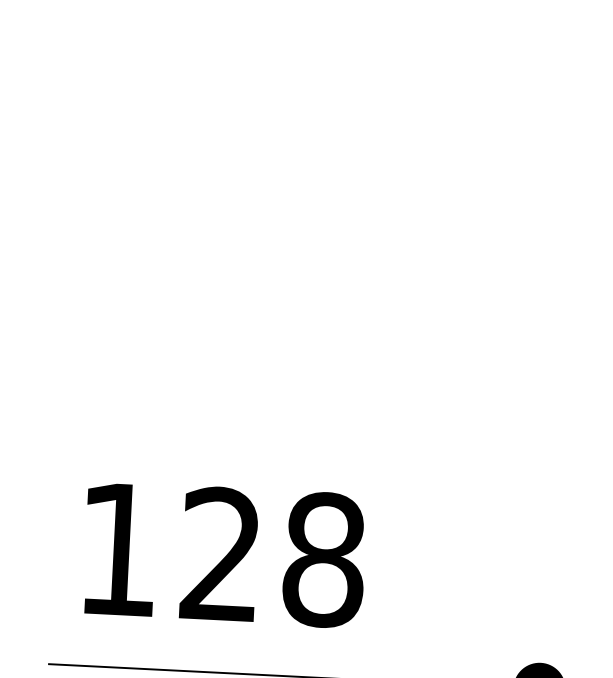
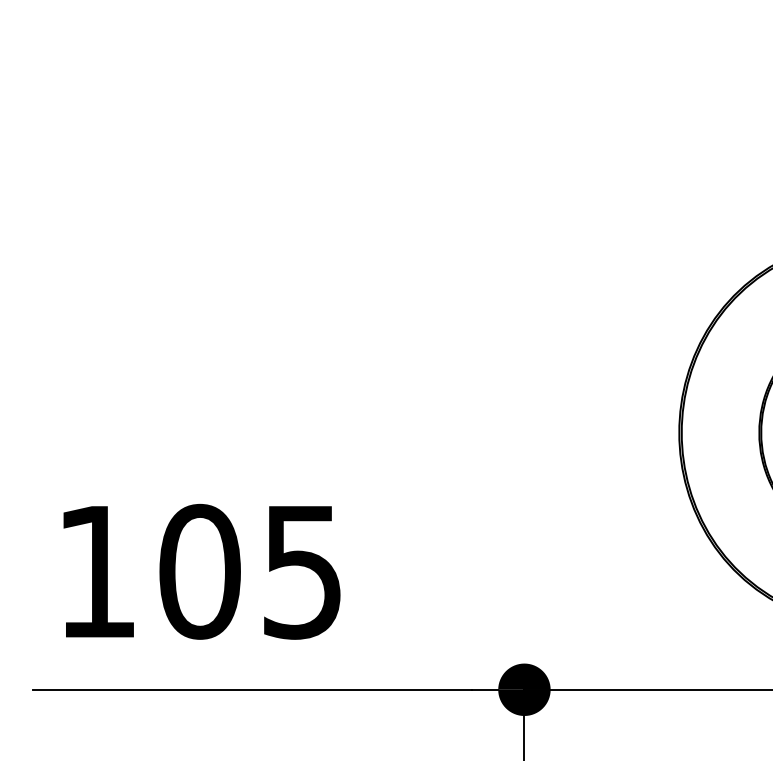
text: (272, 557) -> (251, 571), 128 -> 105

